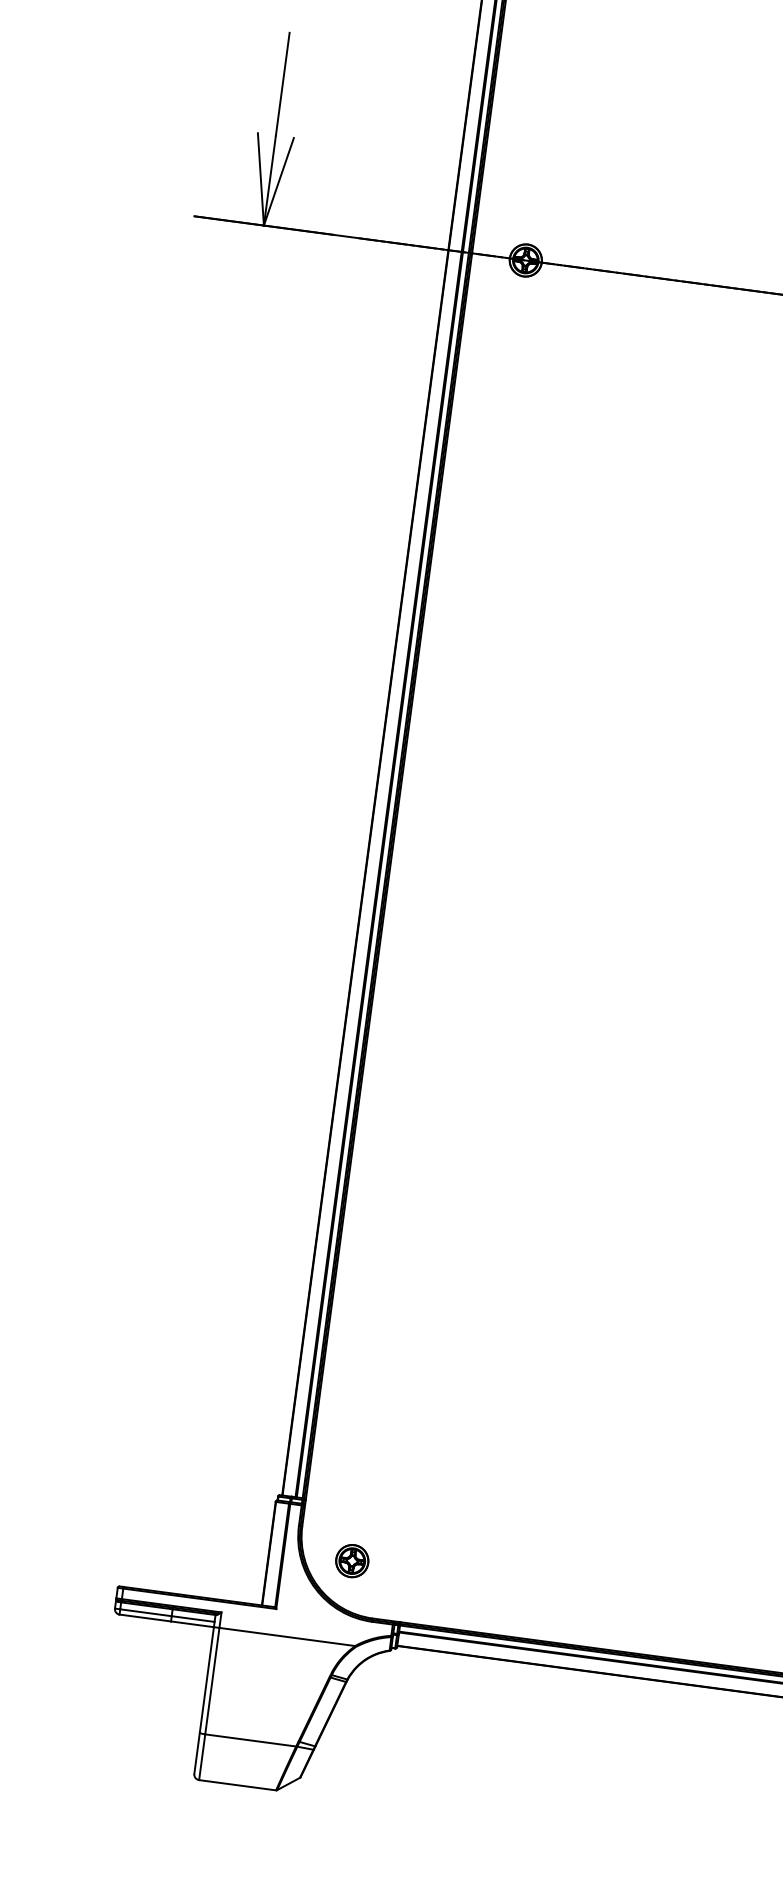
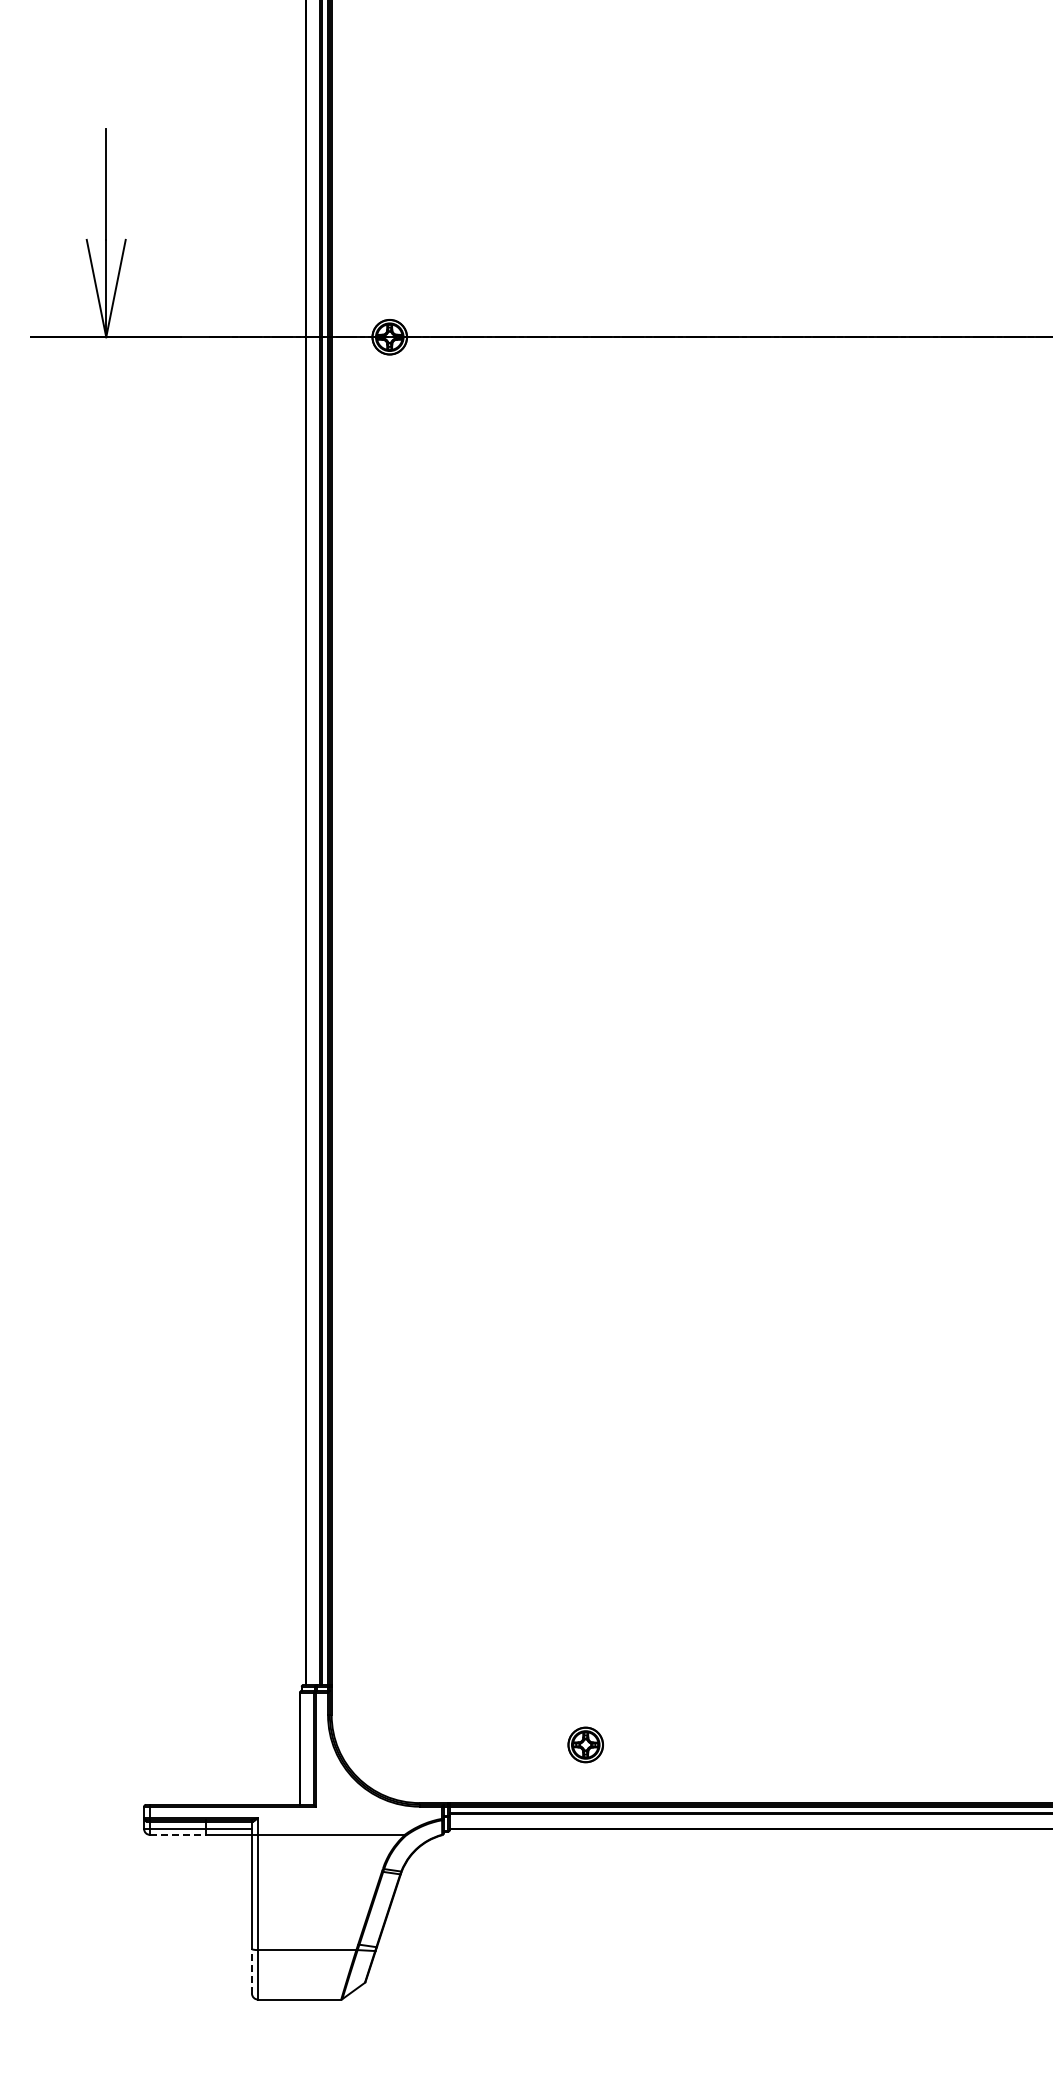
part: (352, 1560) -> (585, 1744), moved
line: (145, 1617) -> (177, 1834), solid -> dashed
line: (196, 1752) -> (251, 1970), solid -> dashed

